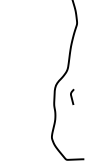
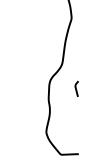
curve: (72, 96) -> (76, 88), moved

